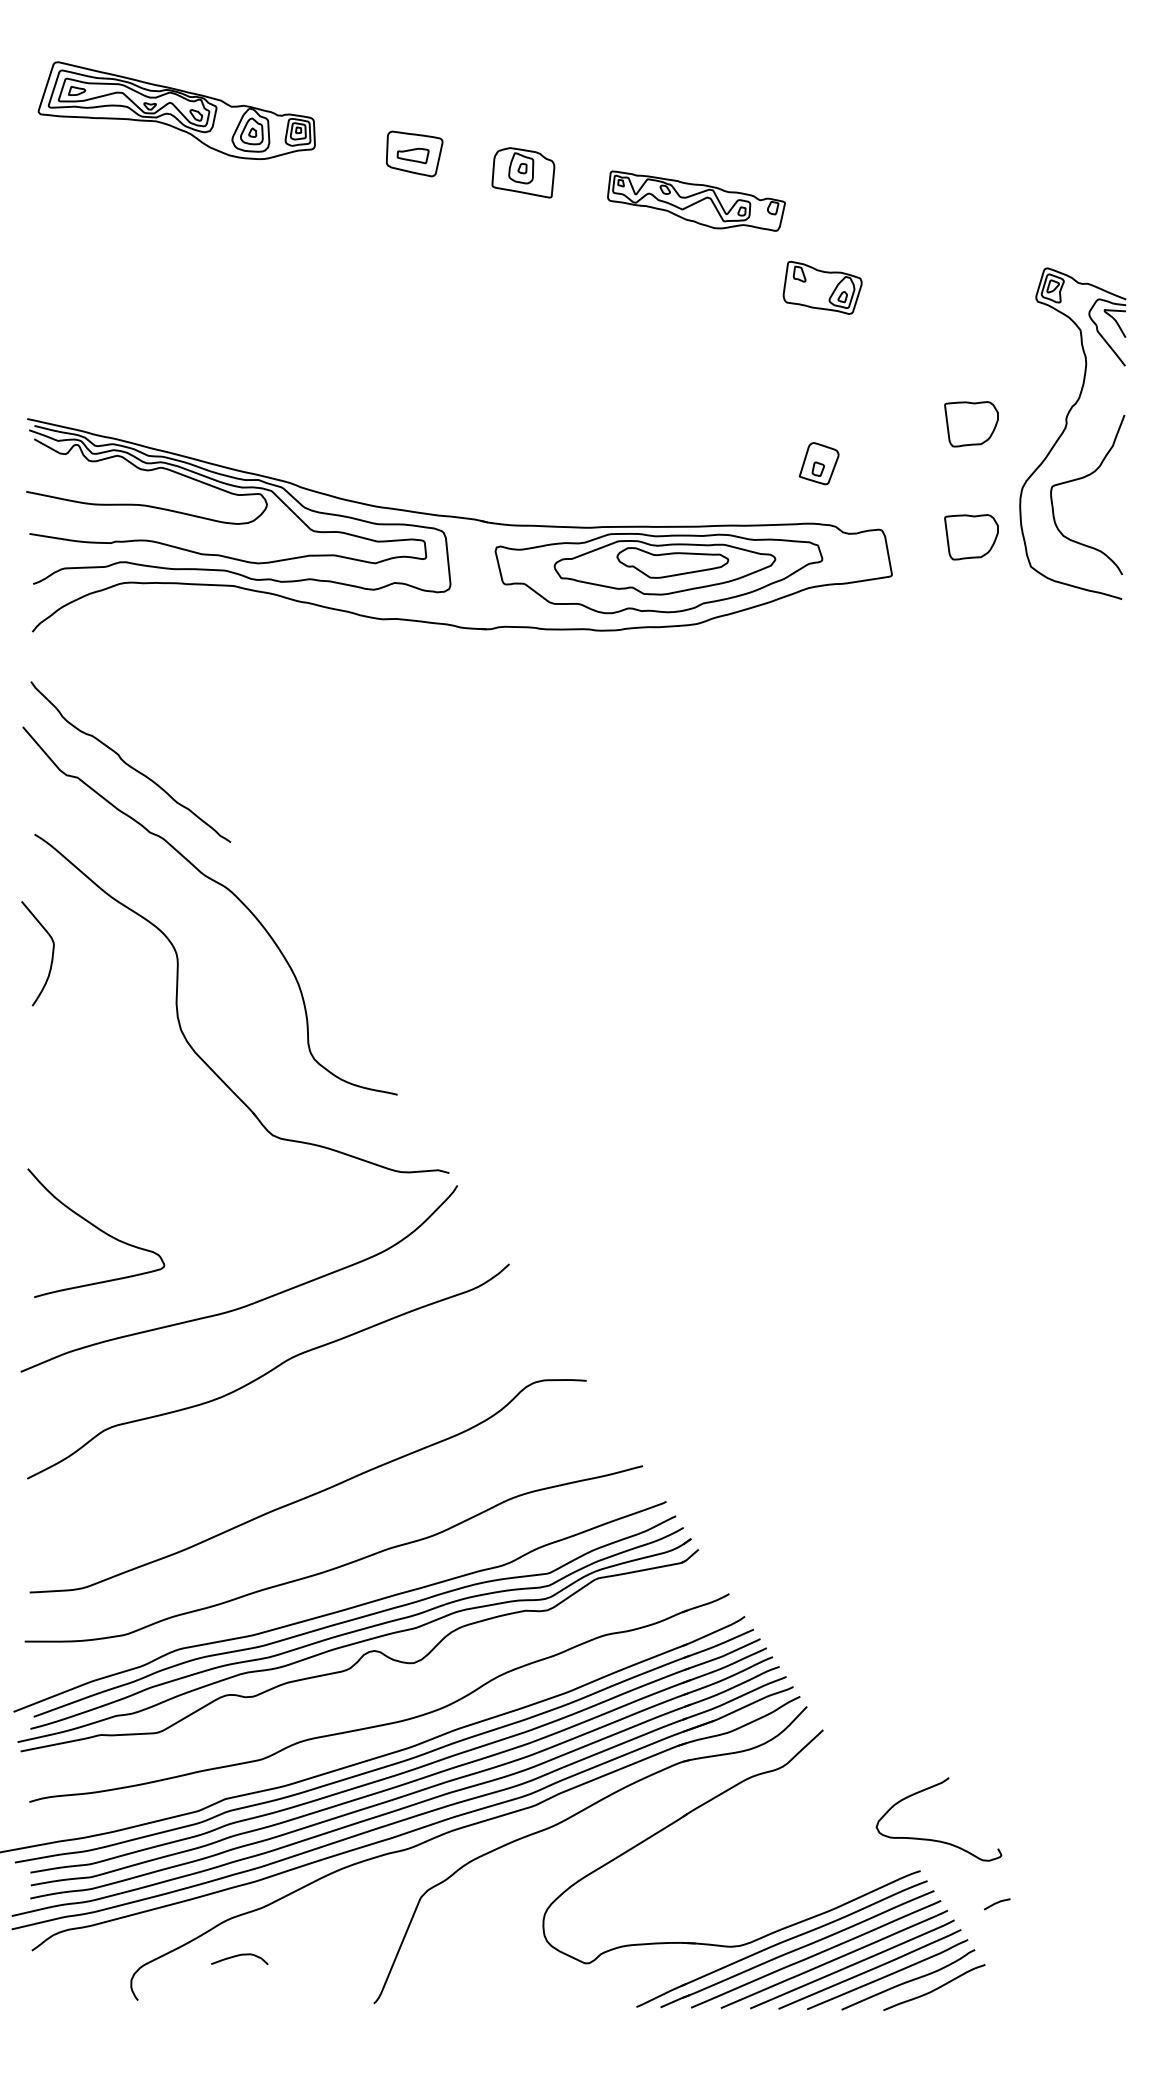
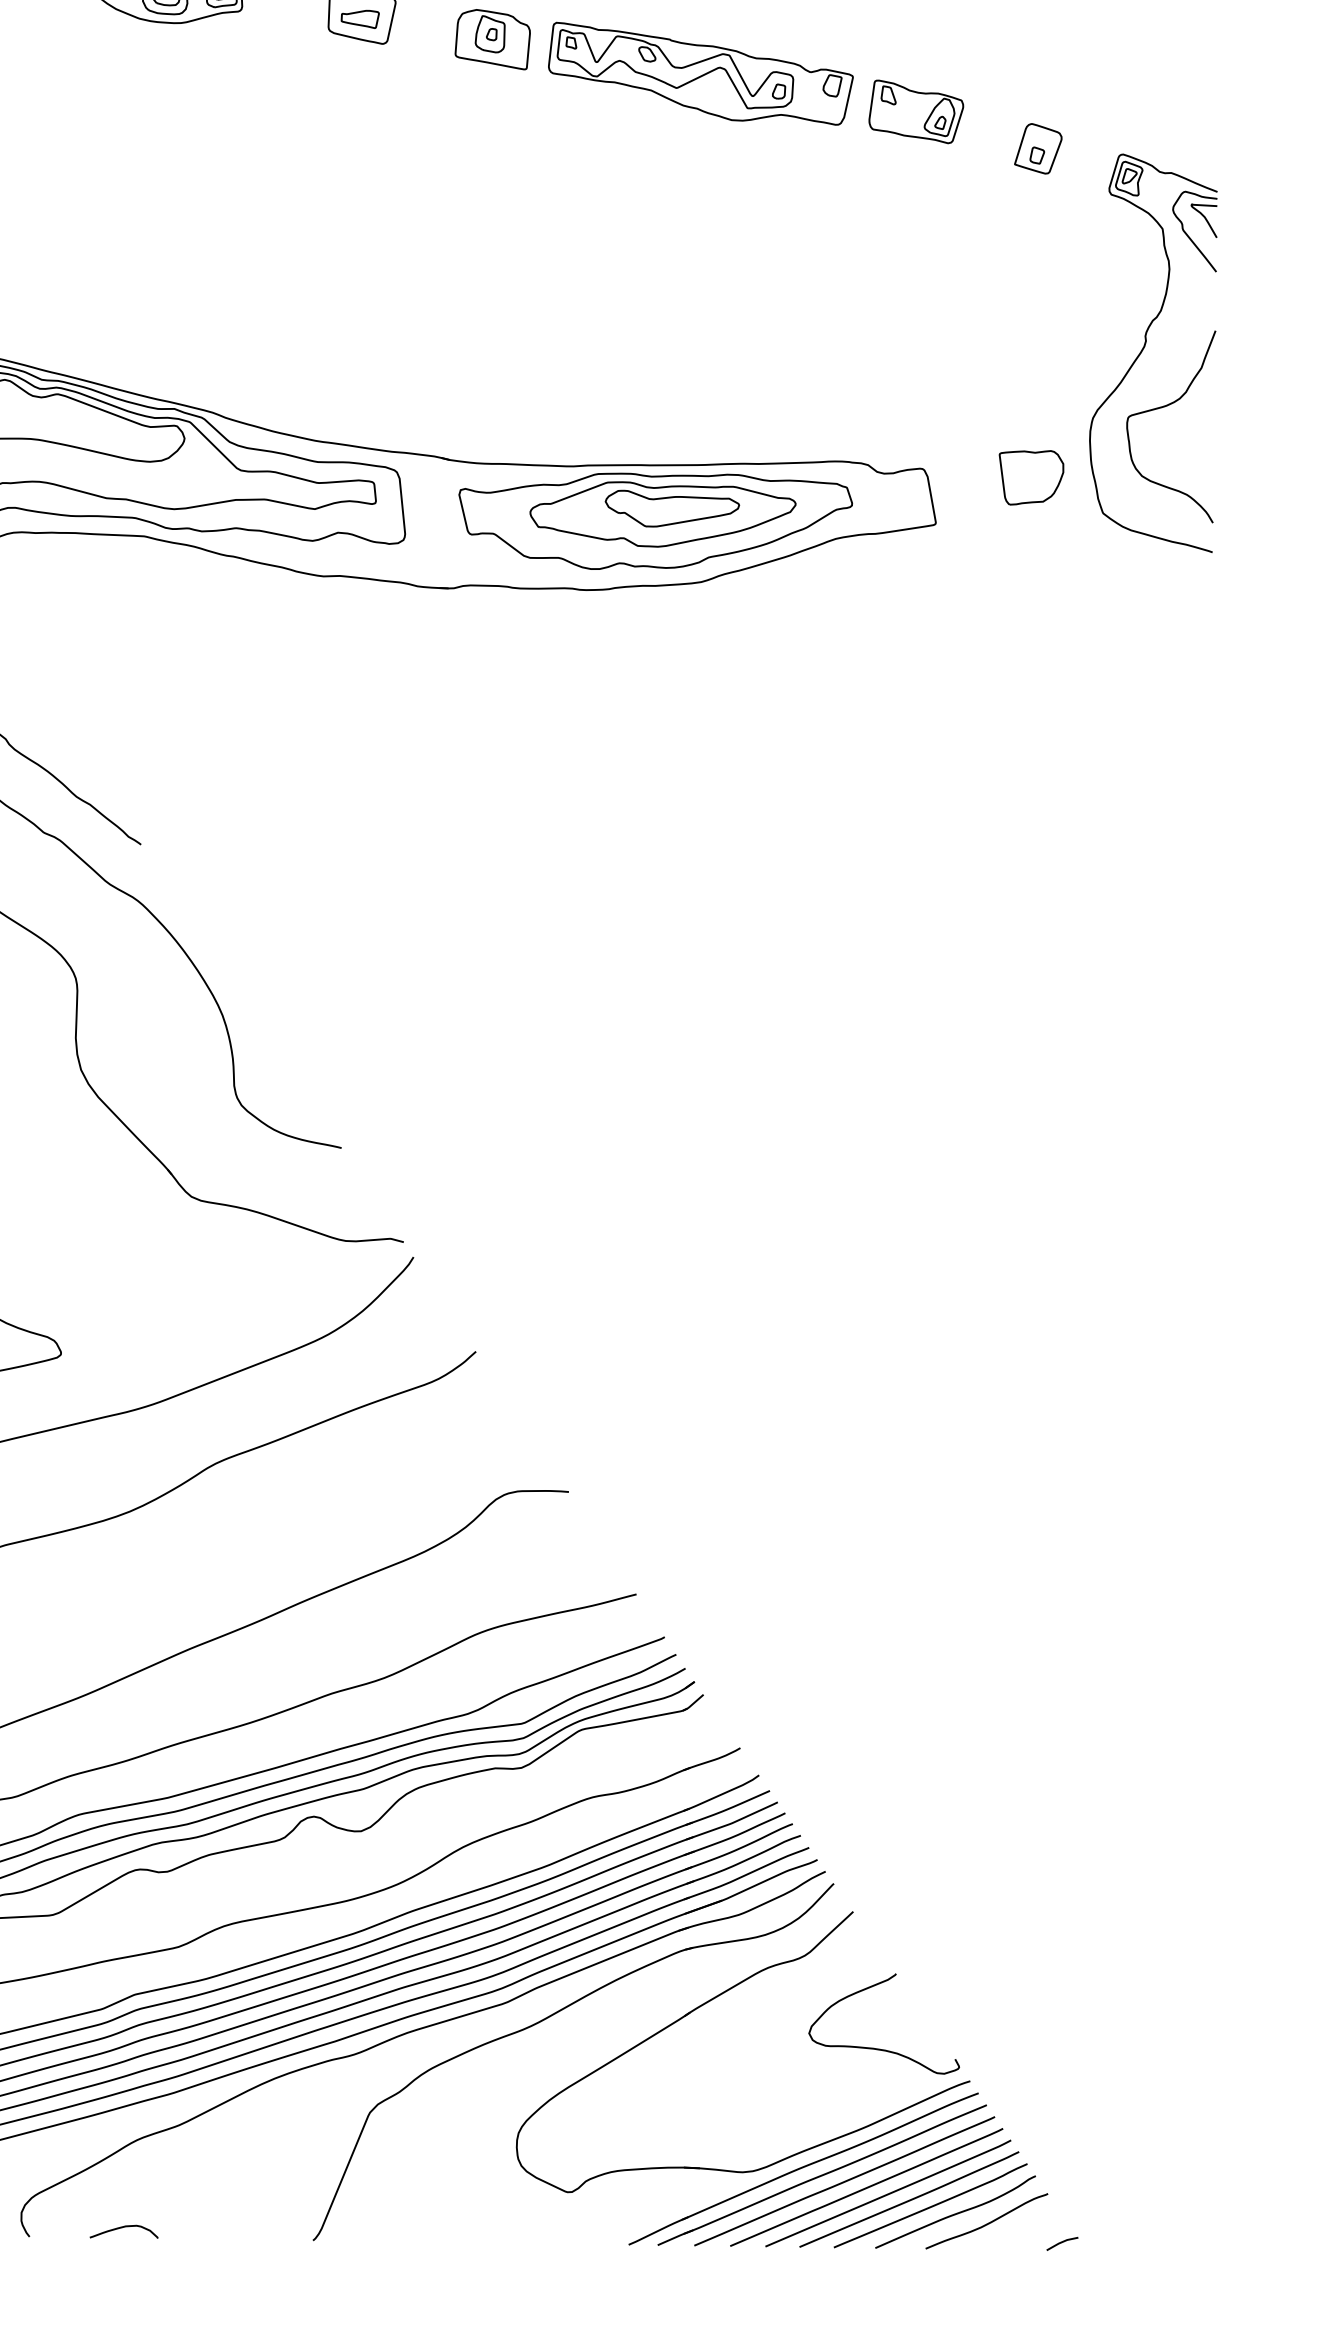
part: (696, 200) -> (700, 72), size x1.43
part: (822, 287) -> (916, 111), moved
part: (971, 424) -> (1031, 342), removed
part: (818, 463) -> (1037, 148), moved
curve: (934, 1839) -> (878, 2048), moved
curve: (997, 1903) -> (1062, 2242), moved
curve: (239, 1956) -> (123, 2228), moved

